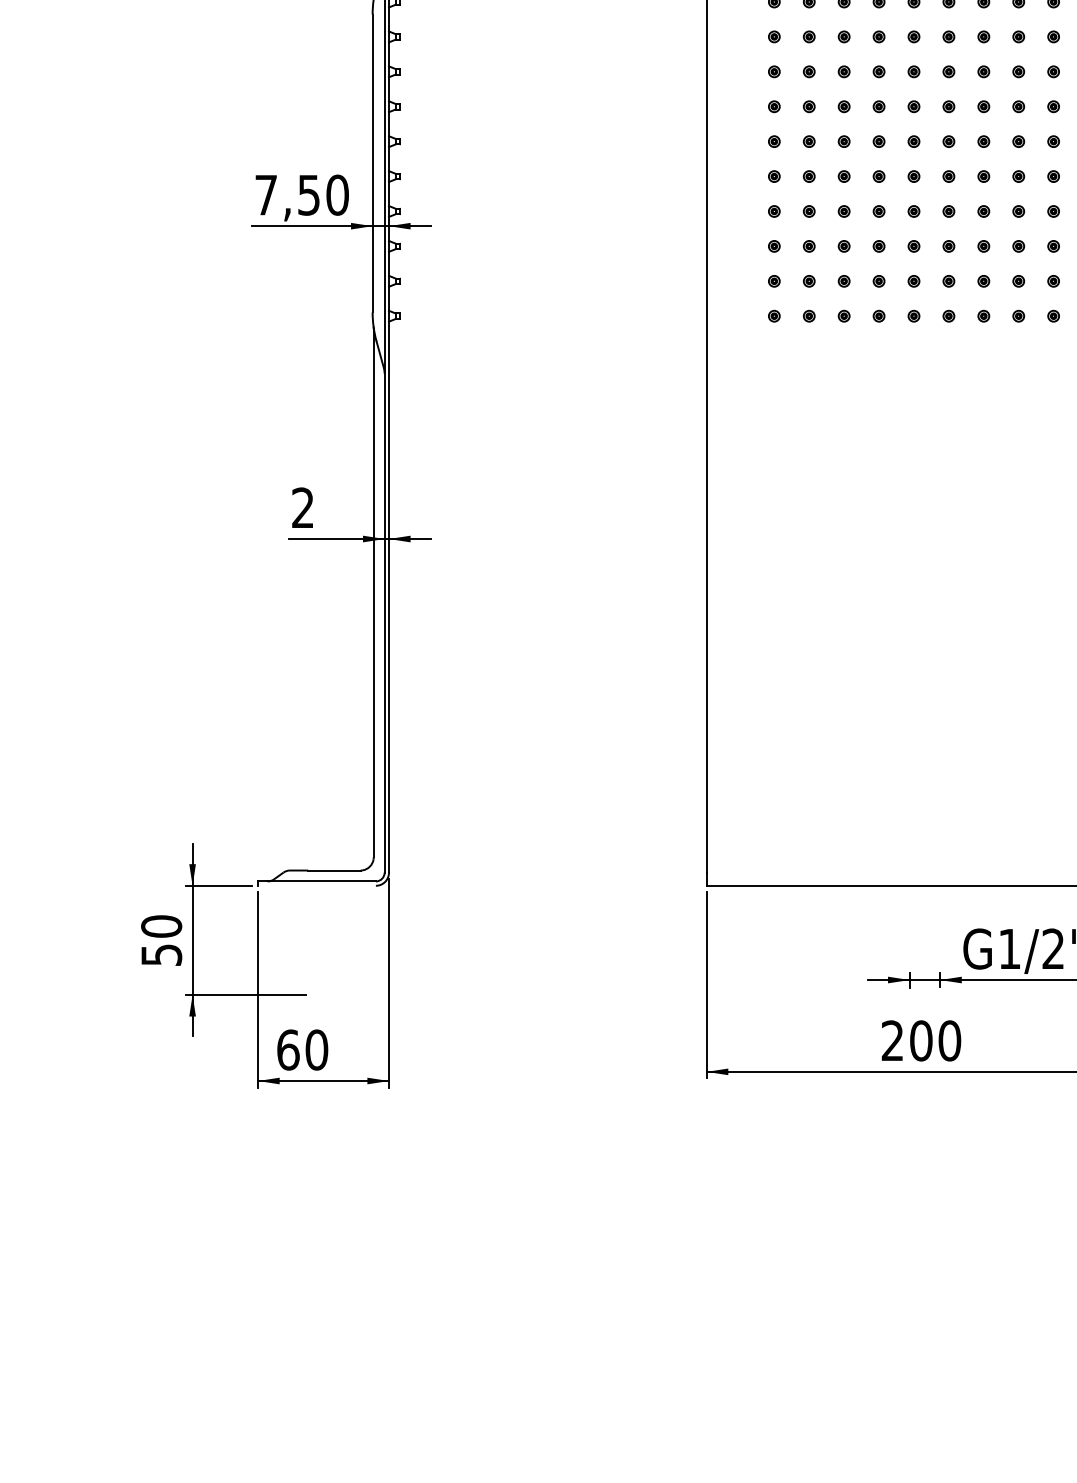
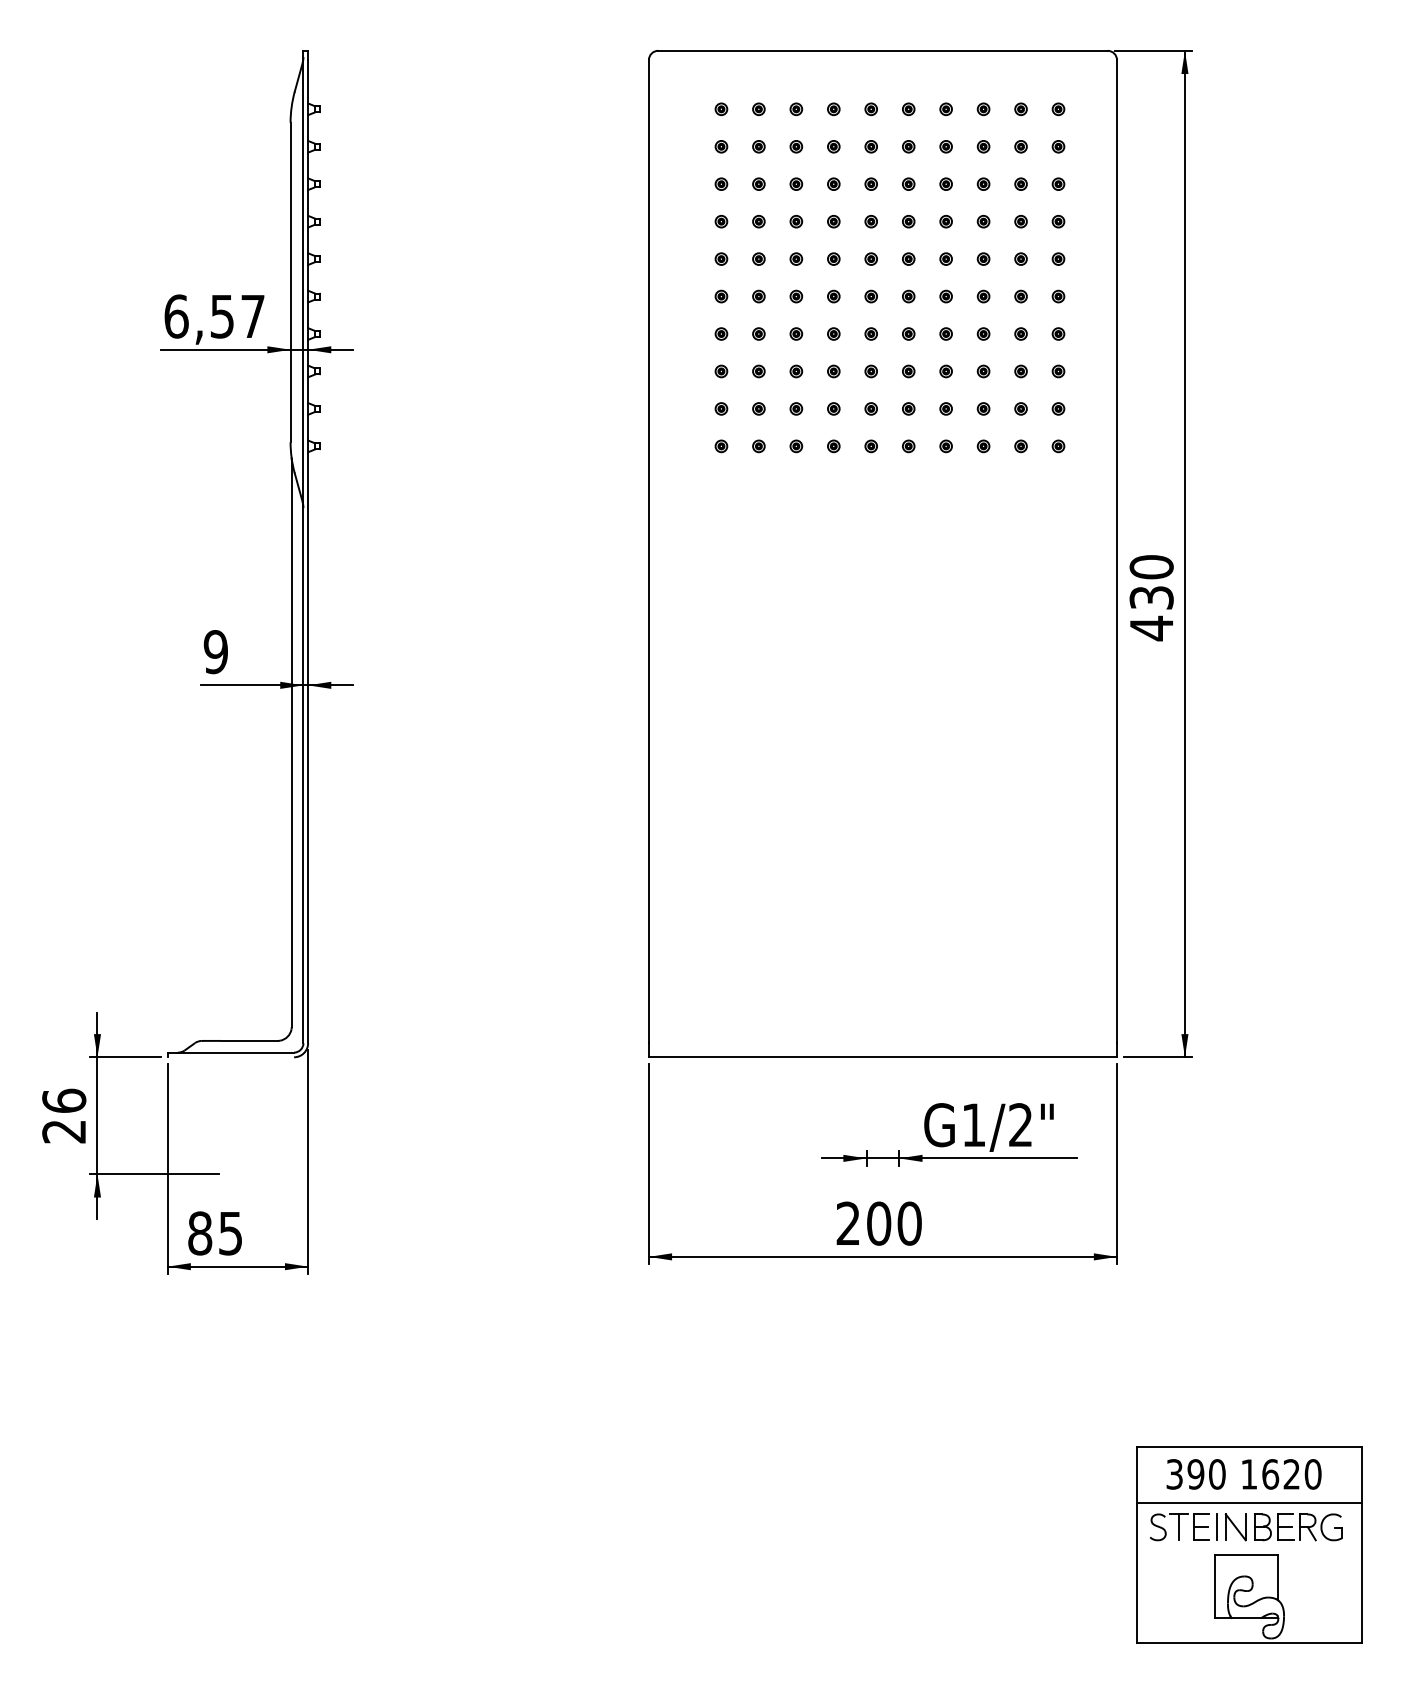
text: (301, 195) -> (214, 316), 7,50 -> 6,57
text: (302, 508) -> (215, 652), 2 -> 9
text: (161, 940) -> (64, 1115), 50 -> 26
text: (302, 1050) -> (215, 1233), 60 -> 85

